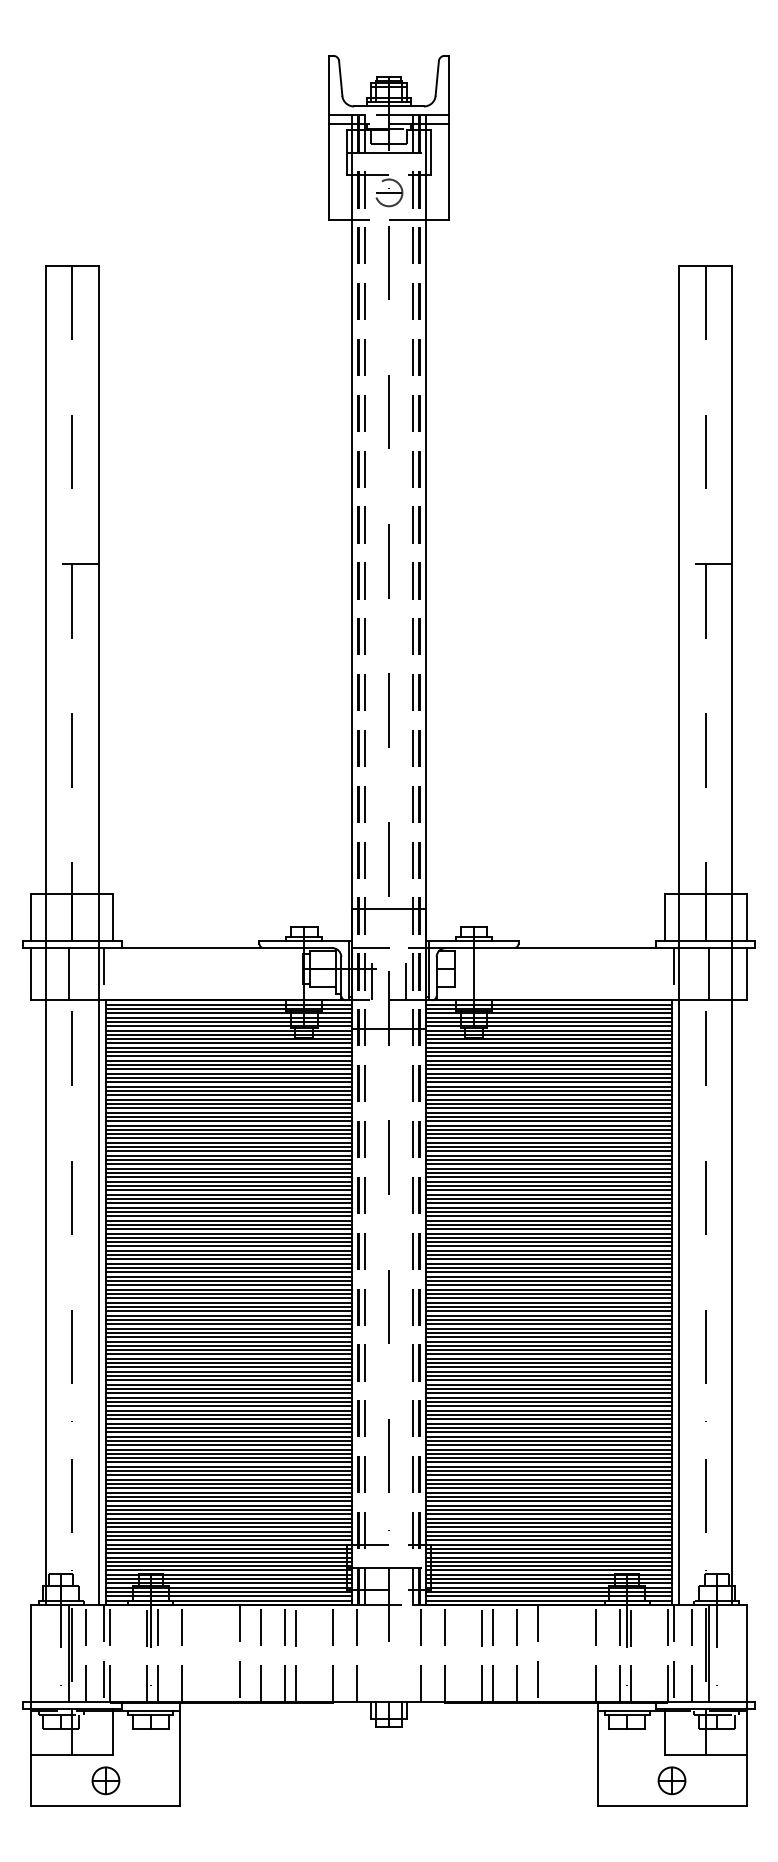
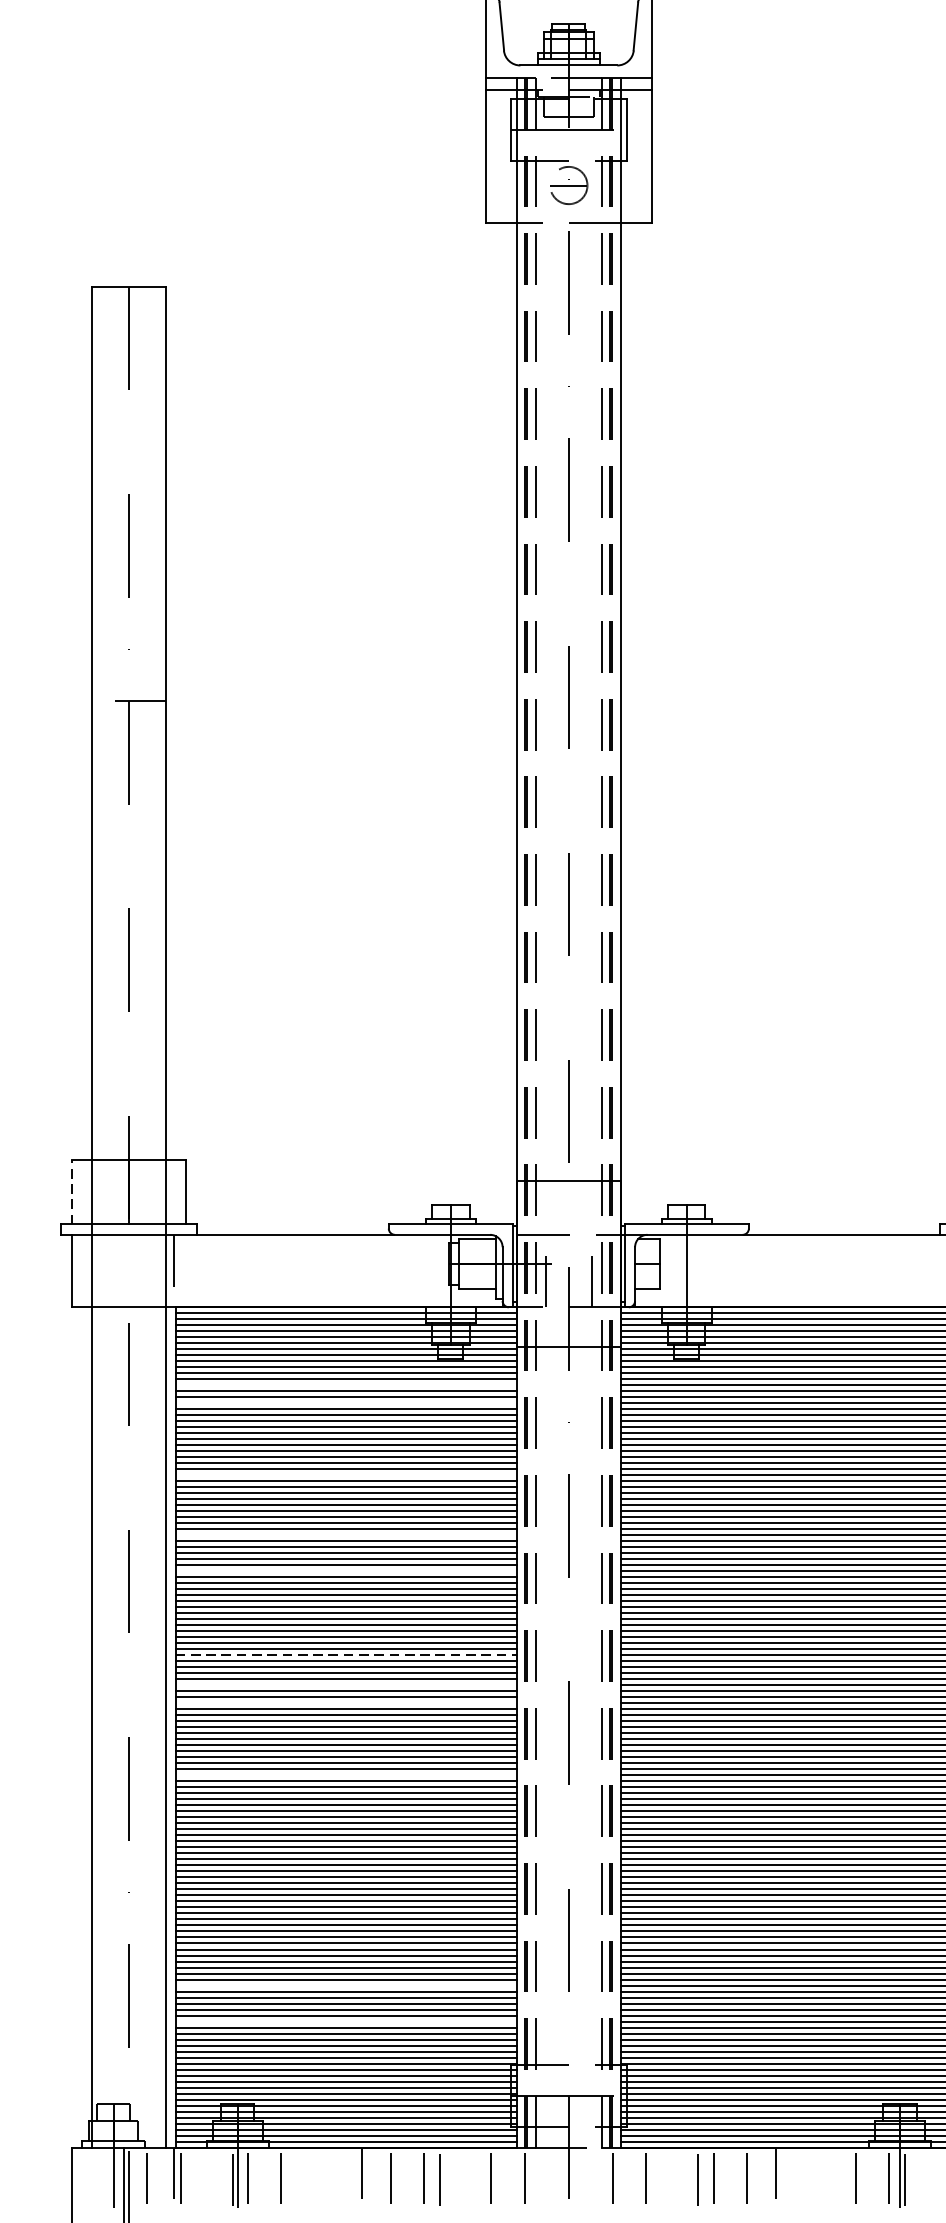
line: (31, 917) -> (72, 1192), solid -> dashed
line: (68, 974) -> (123, 1271), removed
line: (228, 1056) -> (345, 1385), removed
line: (228, 1069) -> (345, 1403), removed
line: (228, 1121) -> (345, 1475), removed
line: (228, 1164) -> (345, 1535), removed
line: (228, 1190) -> (345, 1571), removed
line: (228, 1250) -> (345, 1654), solid -> dashed
line: (228, 1272) -> (345, 1685), removed
line: (228, 1285) -> (345, 1703), removed
line: (228, 1337) -> (345, 1775), removed
line: (228, 1488) -> (345, 1985), removed
line: (228, 1514) -> (345, 2021), removed

